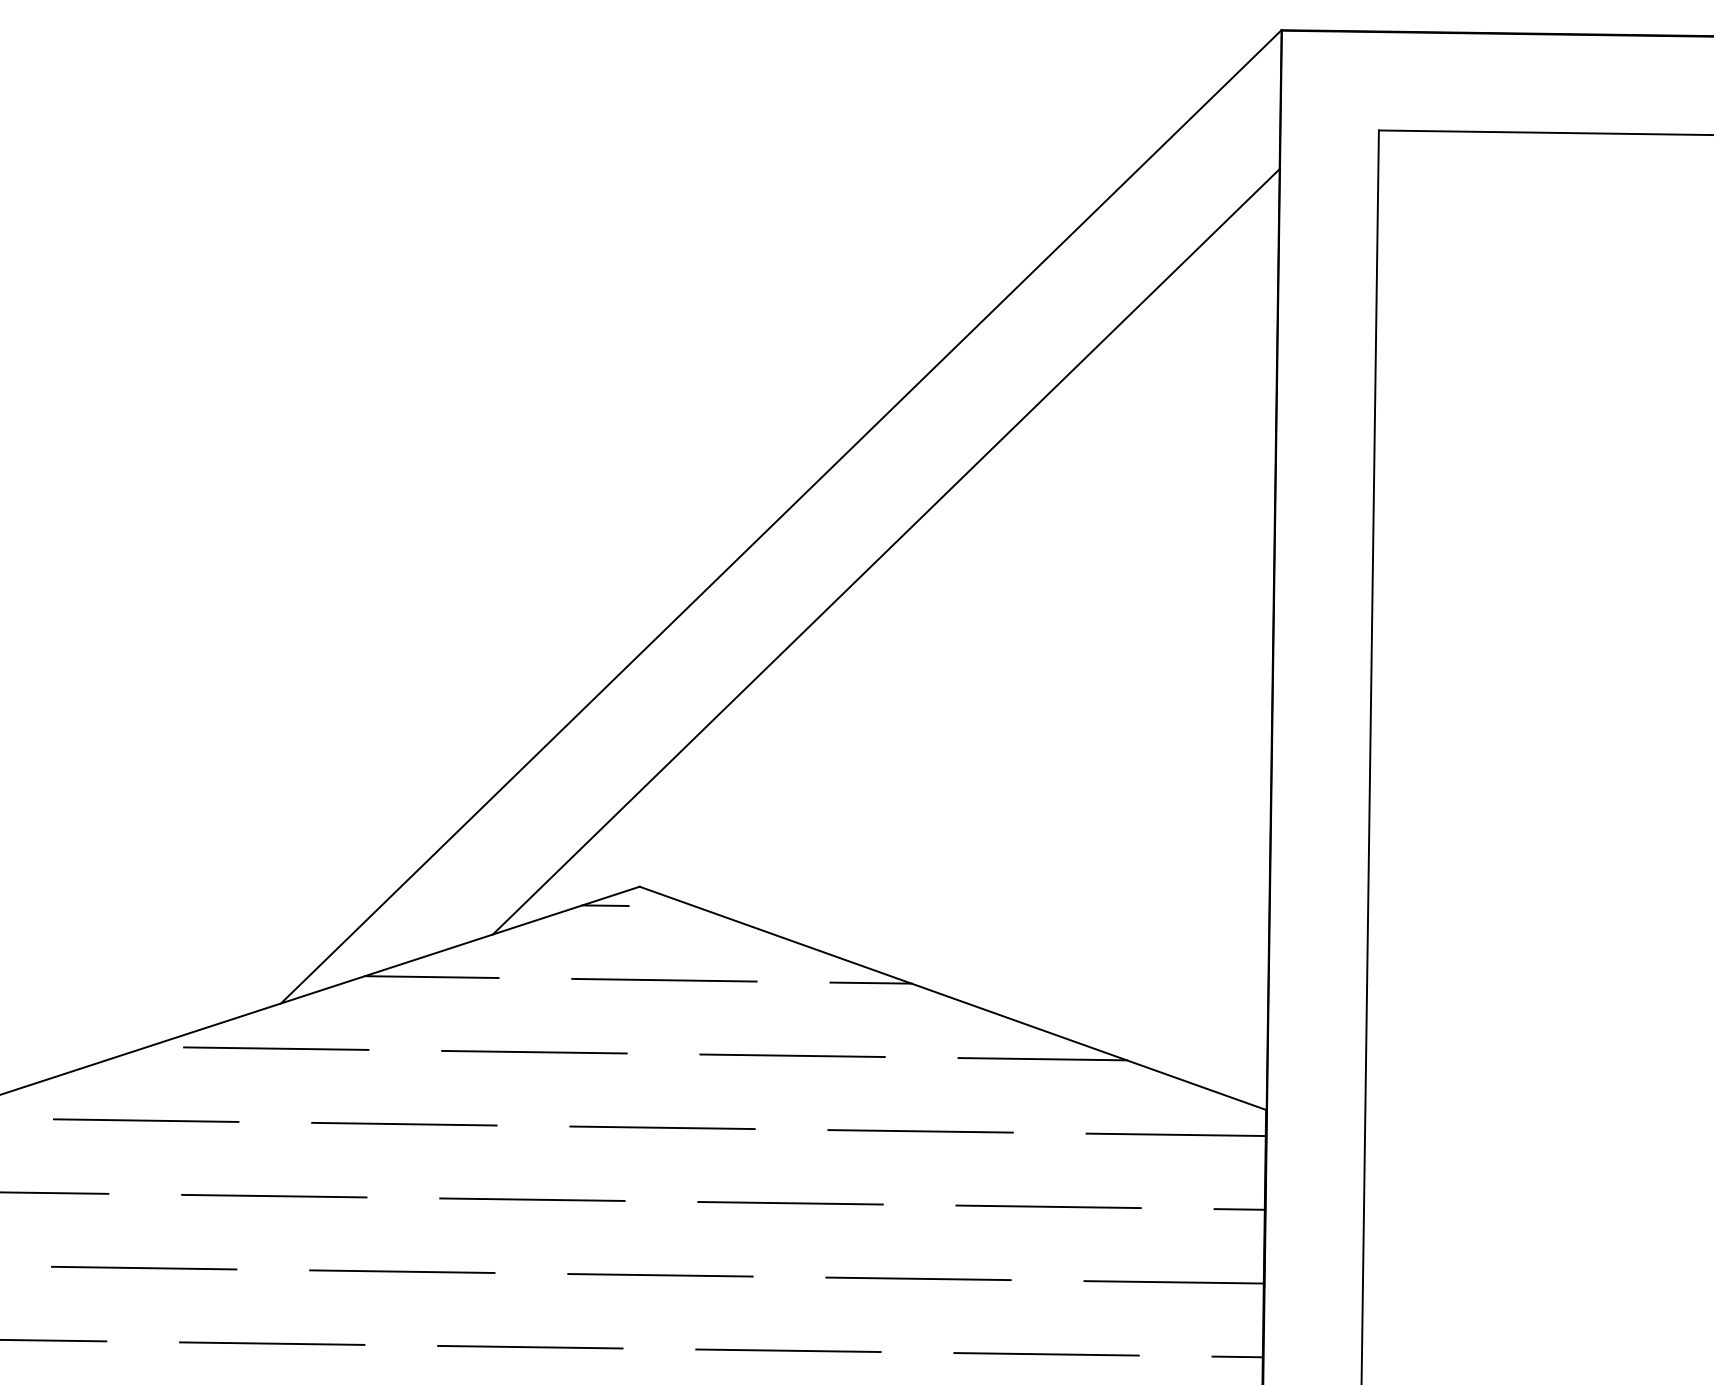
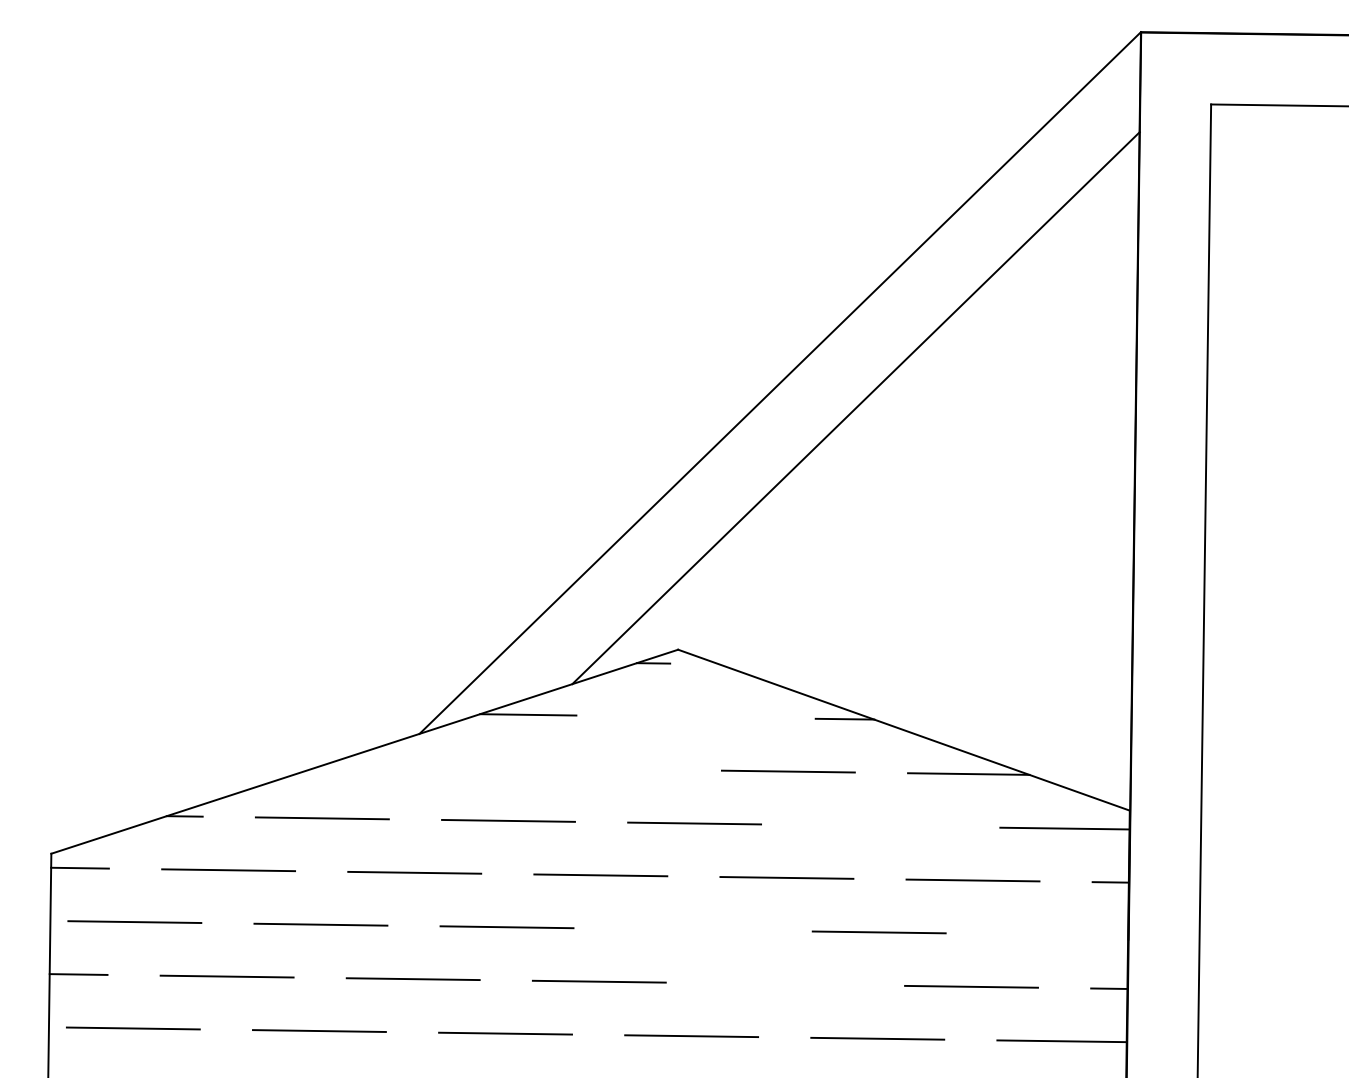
line: (663, 980) -> (695, 717), removed
line: (275, 1048) -> (415, 766), removed
line: (533, 1051) -> (601, 768), removed
line: (920, 1130) -> (880, 825), removed
line: (659, 1274) -> (692, 929), removed
line: (1174, 1281) -> (1063, 934), removed
line: (787, 1351) -> (784, 984), removed

